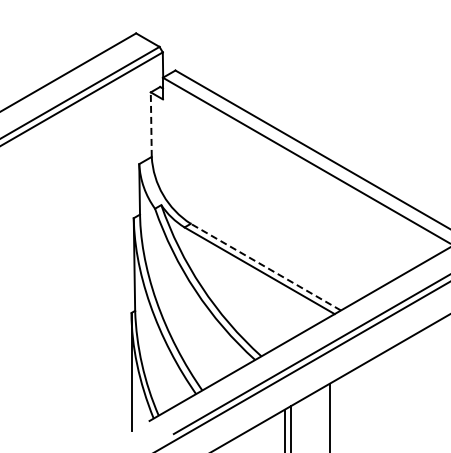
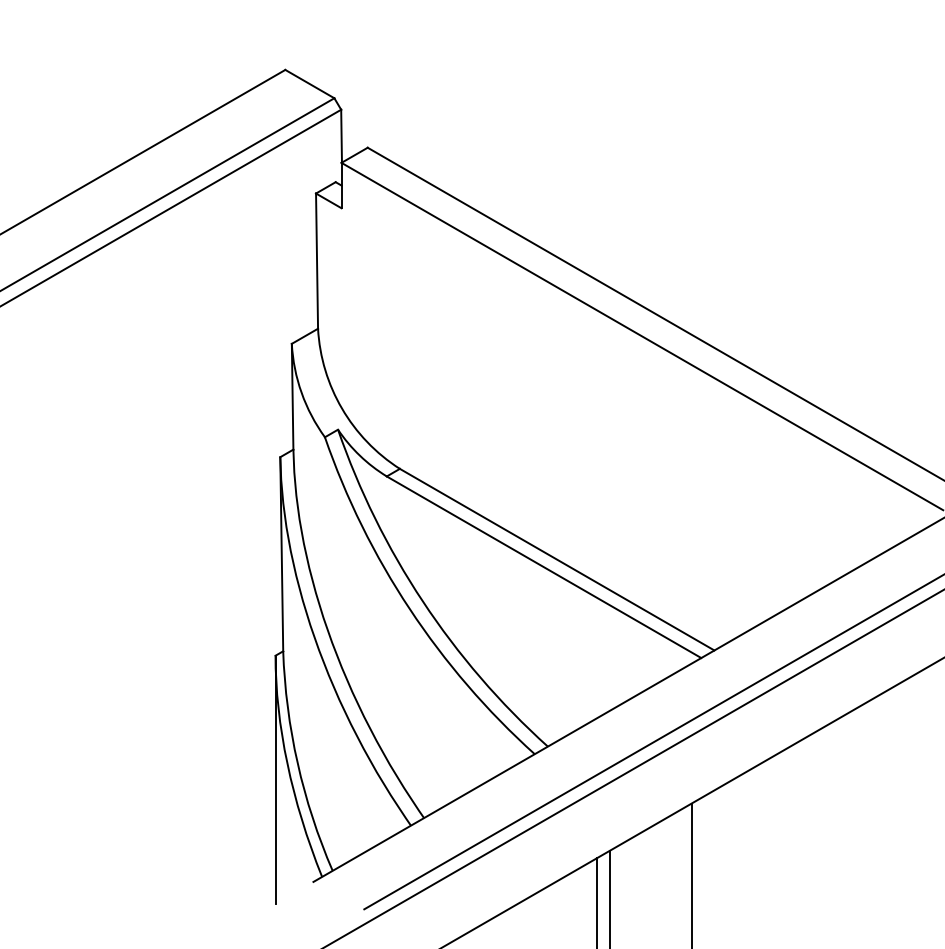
line: (151, 124) -> (317, 260), dashed -> solid
line: (265, 267) -> (556, 560), dashed -> solid

